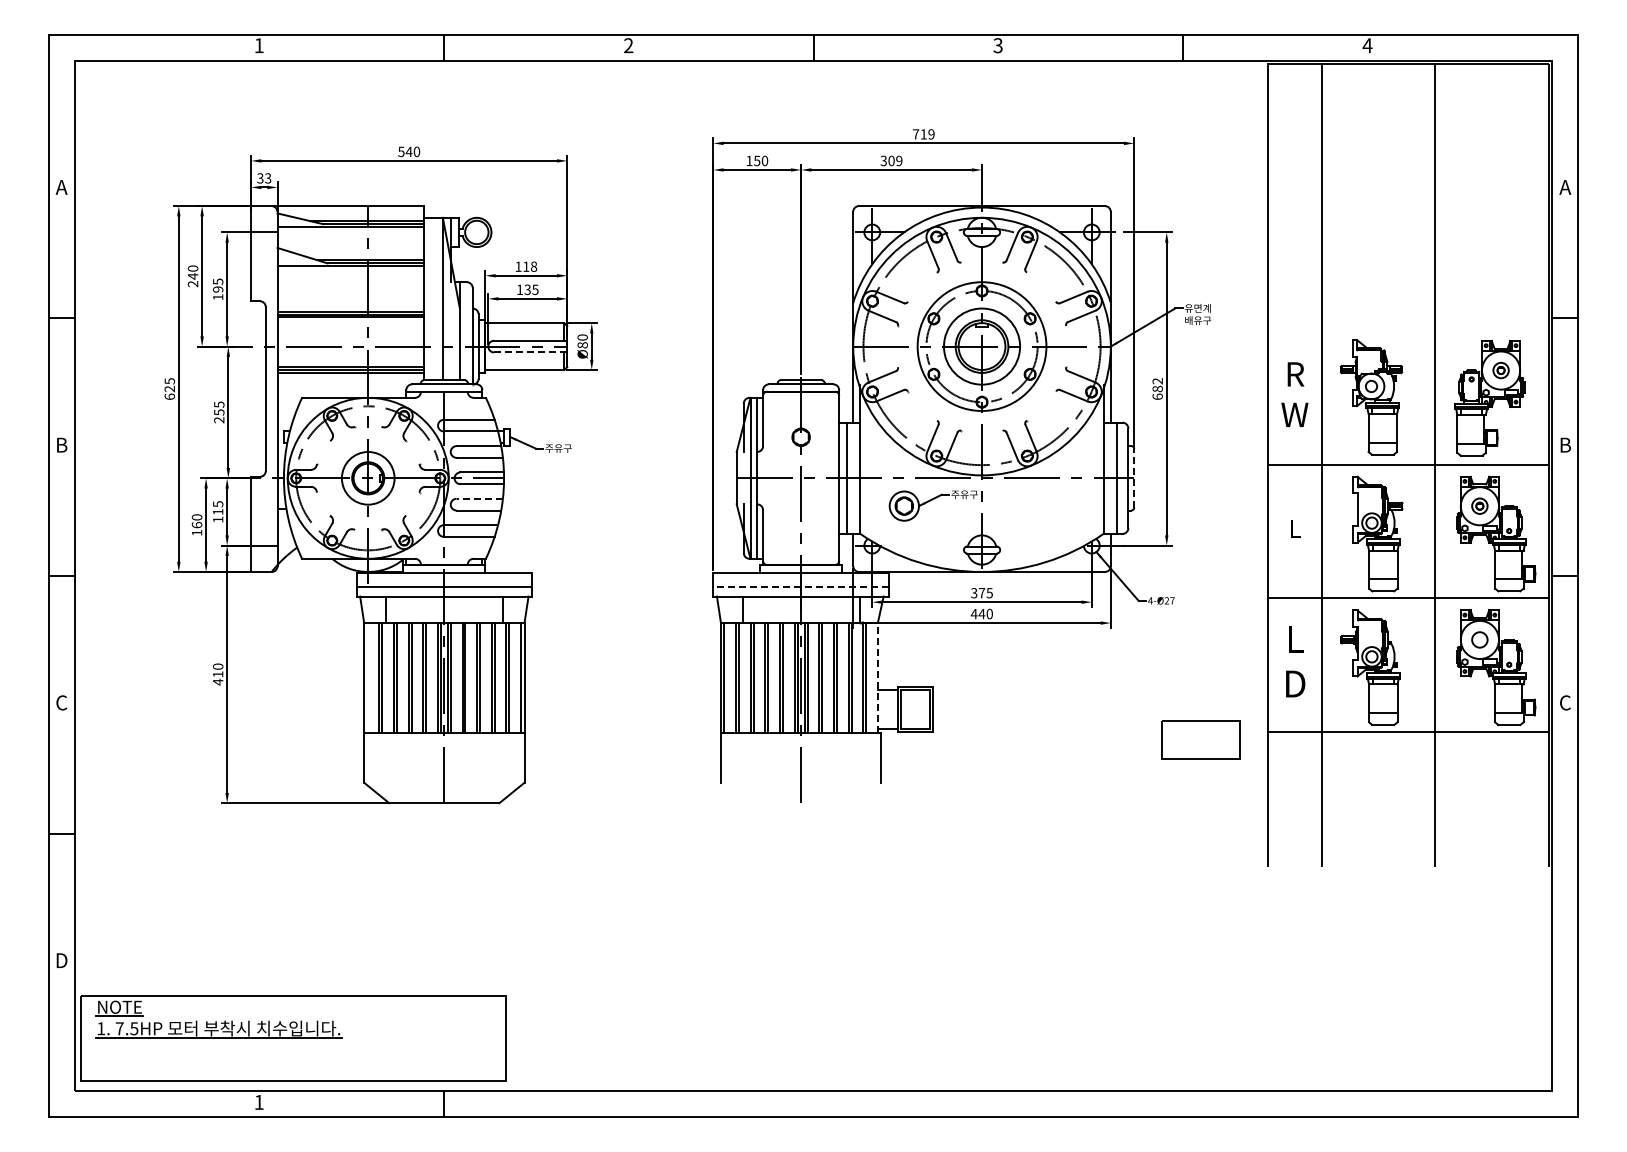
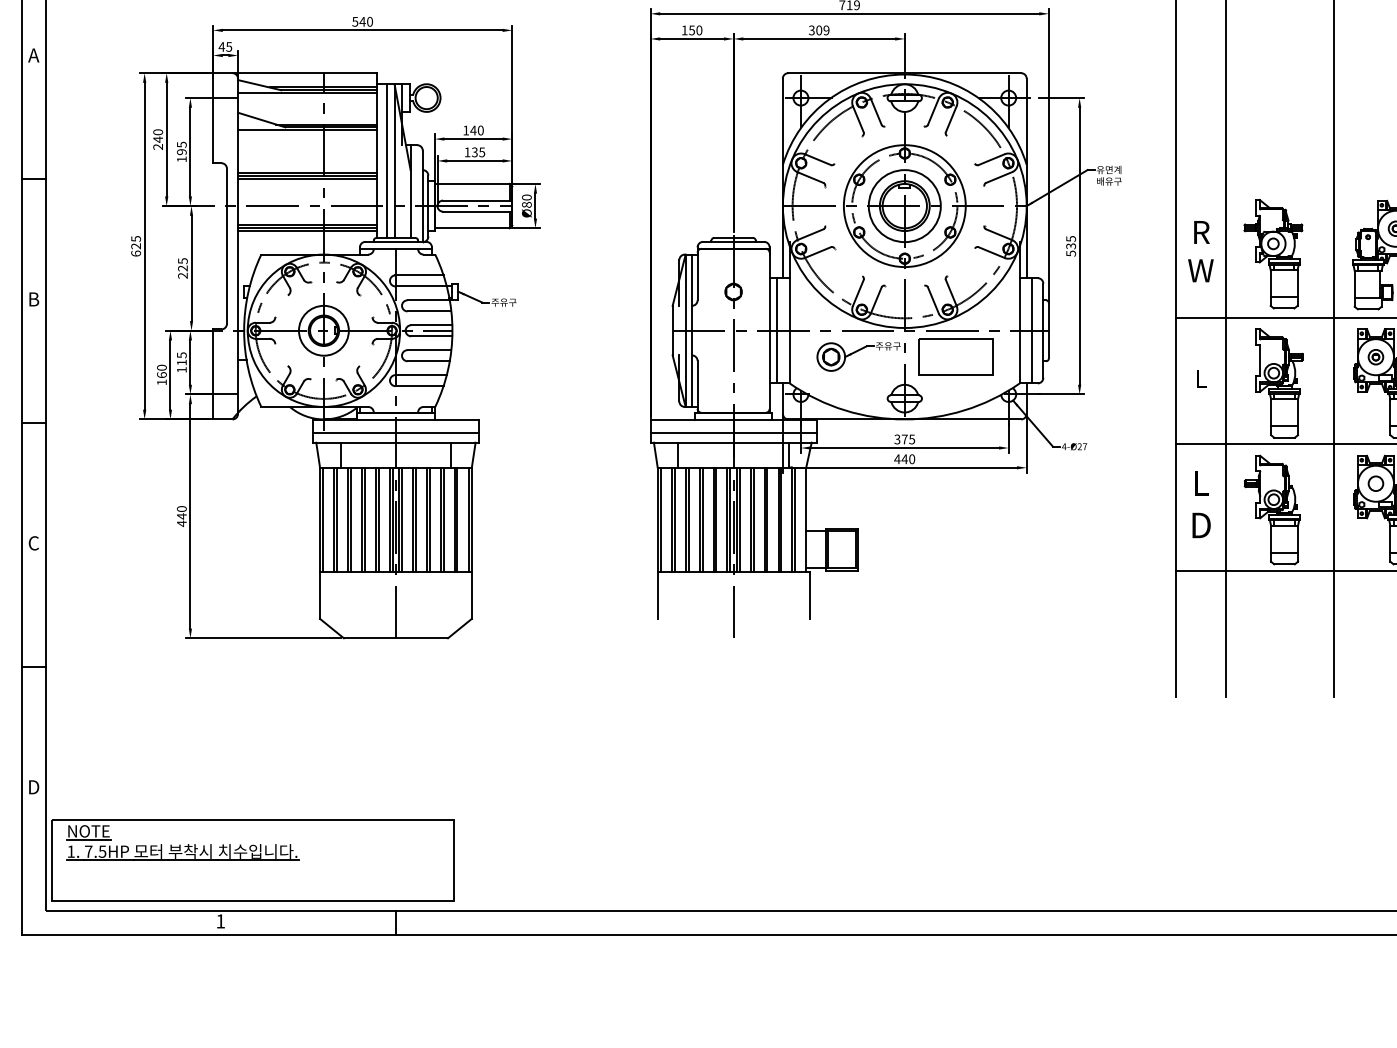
text: (264, 178) -> (225, 47), 33 -> 45
text: (529, 266) -> (476, 130), 118 -> 140
line: (435, 298) -> (387, 160), added
line: (530, 352) -> (477, 211), dashed -> solid
text: (1157, 389) -> (1070, 246), 682 -> 535
text: (219, 412) -> (183, 268), 255 -> 225
line: (1134, 477) -> (1049, 330), dashed -> solid
line: (479, 498) -> (429, 349), dashed -> solid
line: (801, 586) -> (733, 433), dashed -> solid
text: (218, 674) -> (182, 516), 410 -> 440
line: (367, 677) -> (323, 519), added
line: (877, 677) -> (805, 519), dashed -> solid
part: (1200, 739) -> (955, 356), moved

